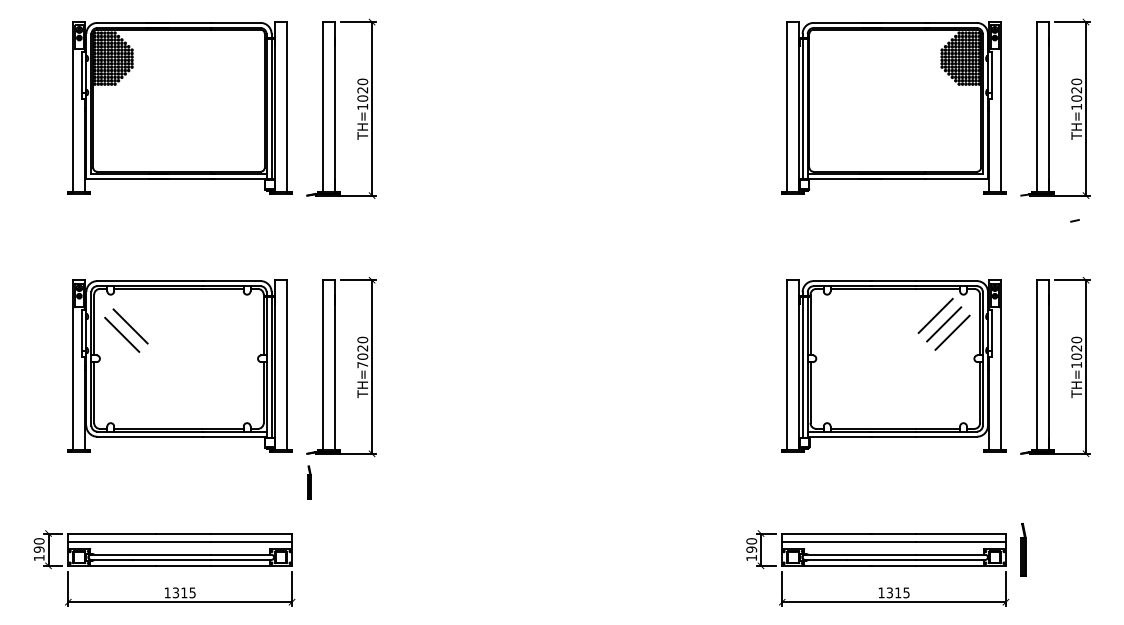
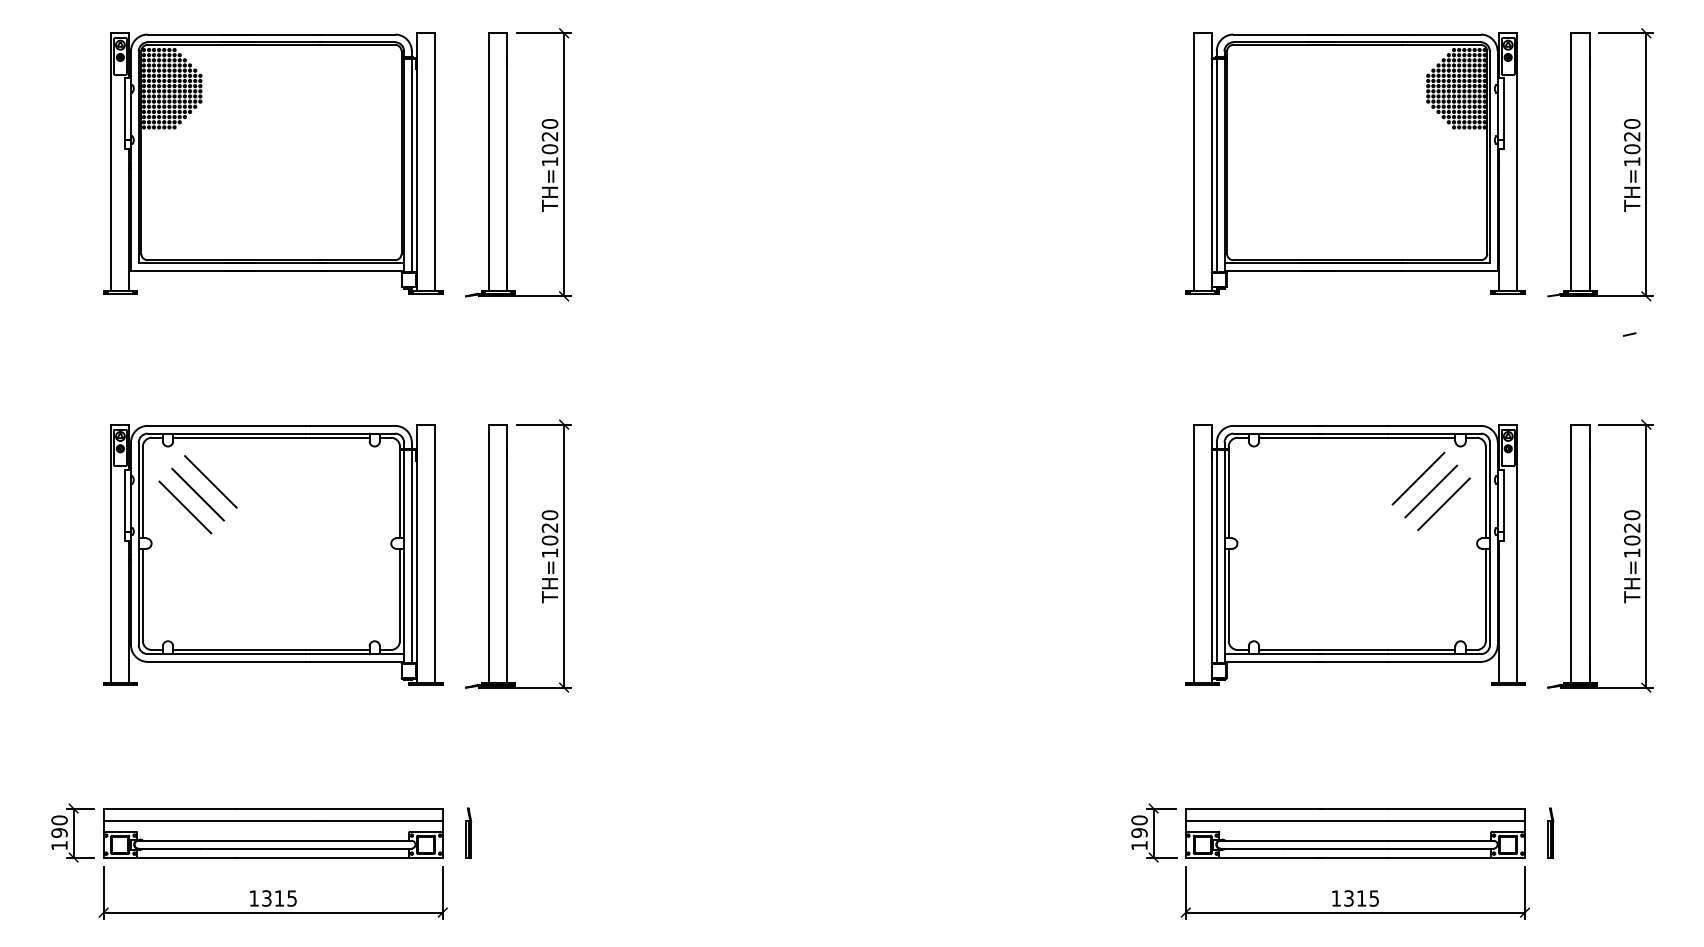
line: (139, 318) -> (211, 482), added
text: (362, 365) -> (549, 553), TH=7020 -> TH=1020
line: (309, 482) -> (469, 832), moved
part: (1022, 549) -> (1550, 832), size x0.62

